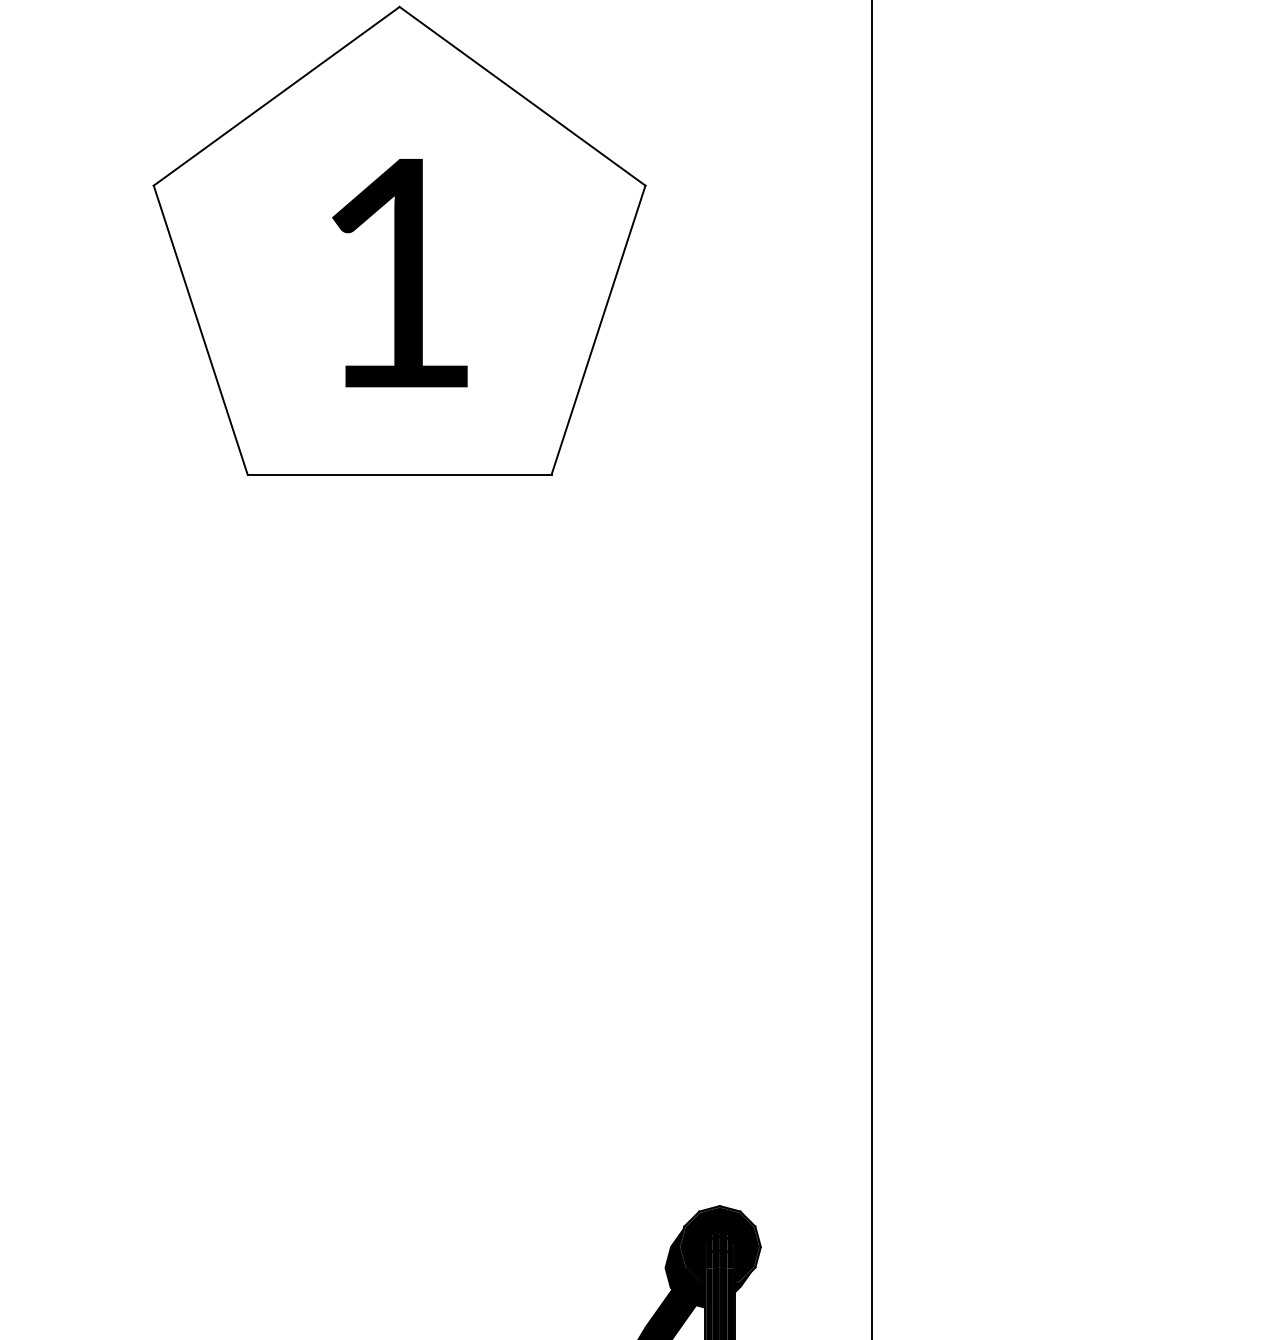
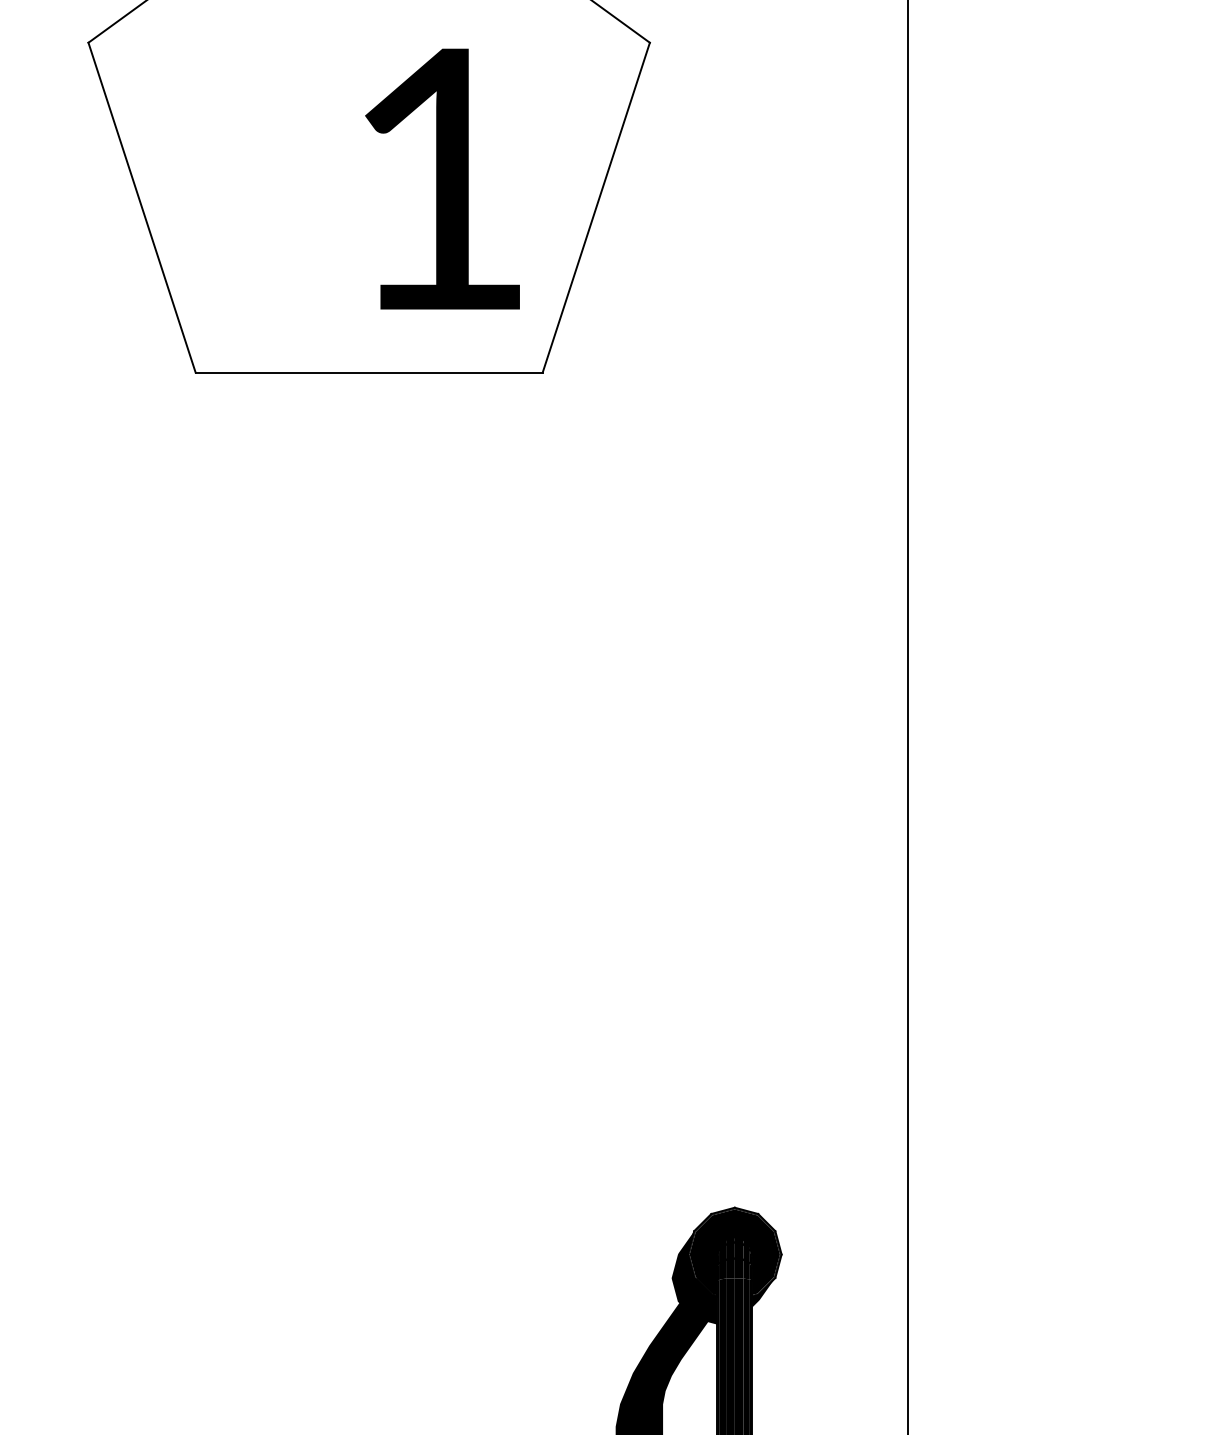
text: (399, 273) -> (442, 179), moved

